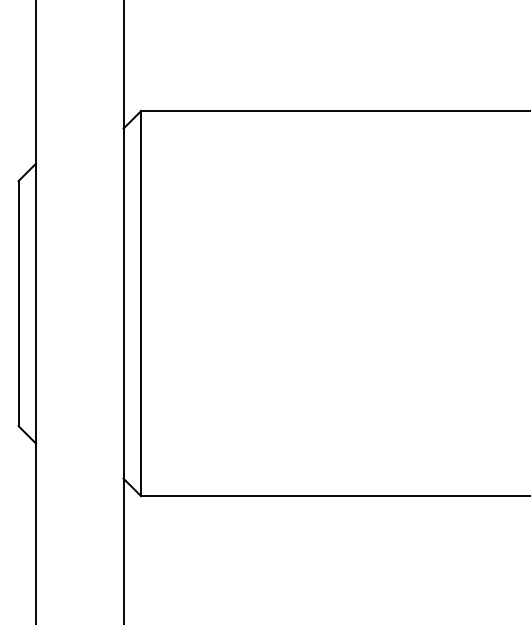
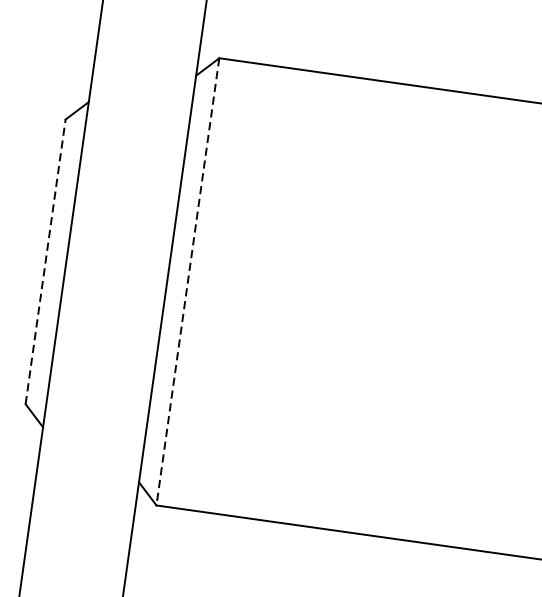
line: (18, 303) -> (45, 261), solid -> dashed
line: (141, 304) -> (188, 282), solid -> dashed

